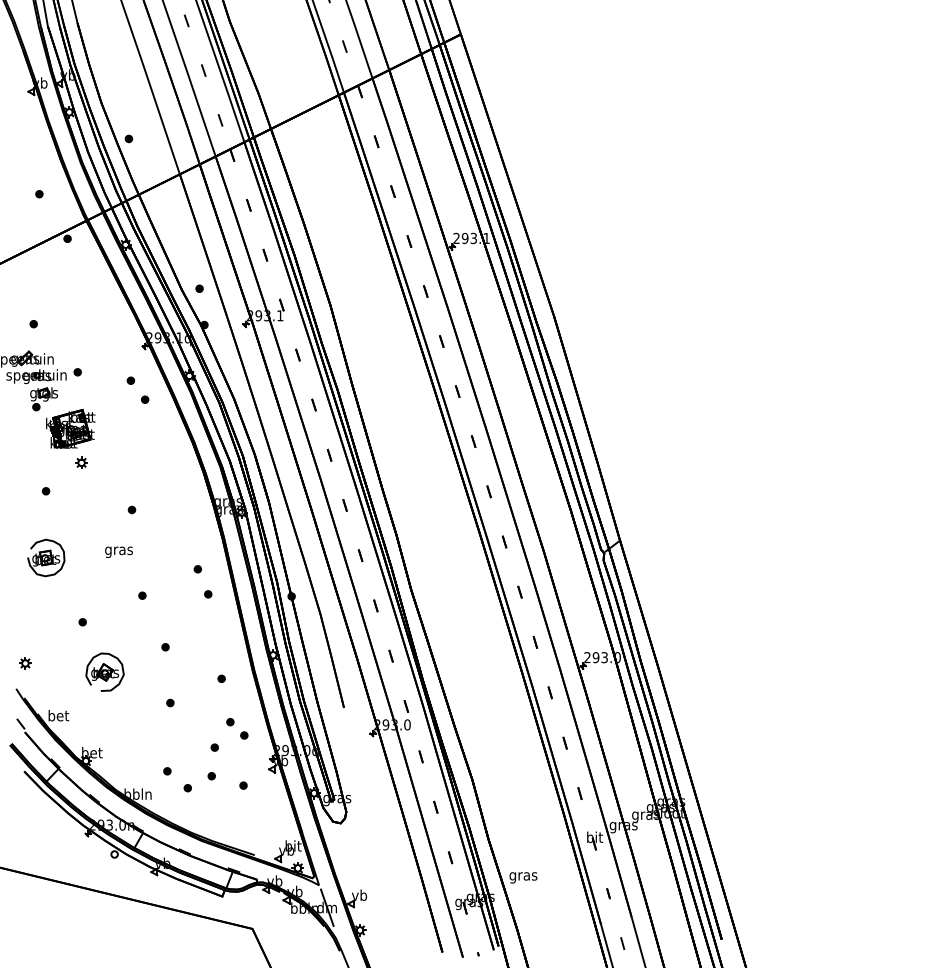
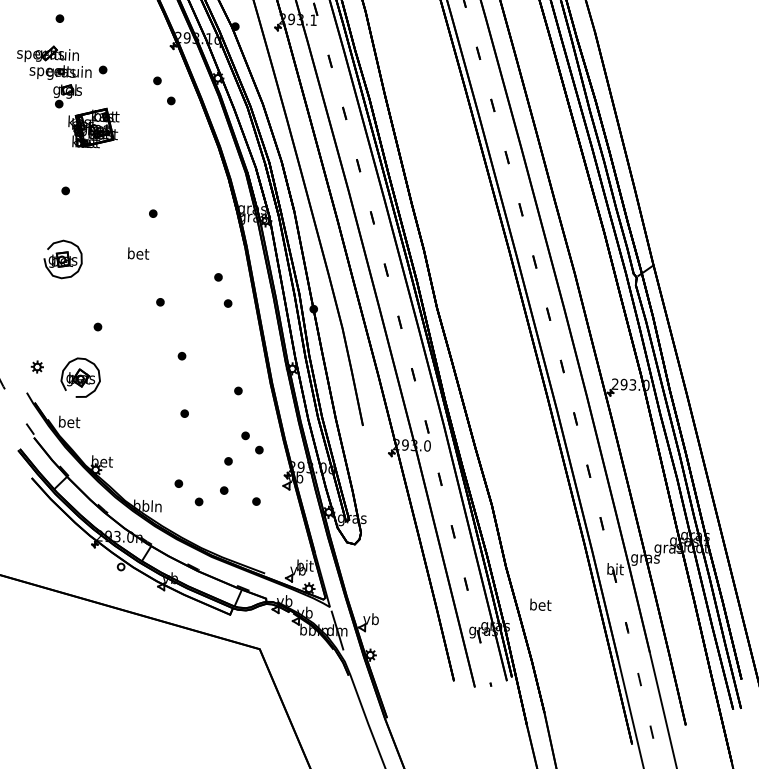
part: (81, 462) -> (103, 162), removed
text: (118, 550) -> (137, 254), gras -> bet
part: (104, 671) -> (80, 377), moved
text: (523, 876) -> (540, 606), gras -> bet

